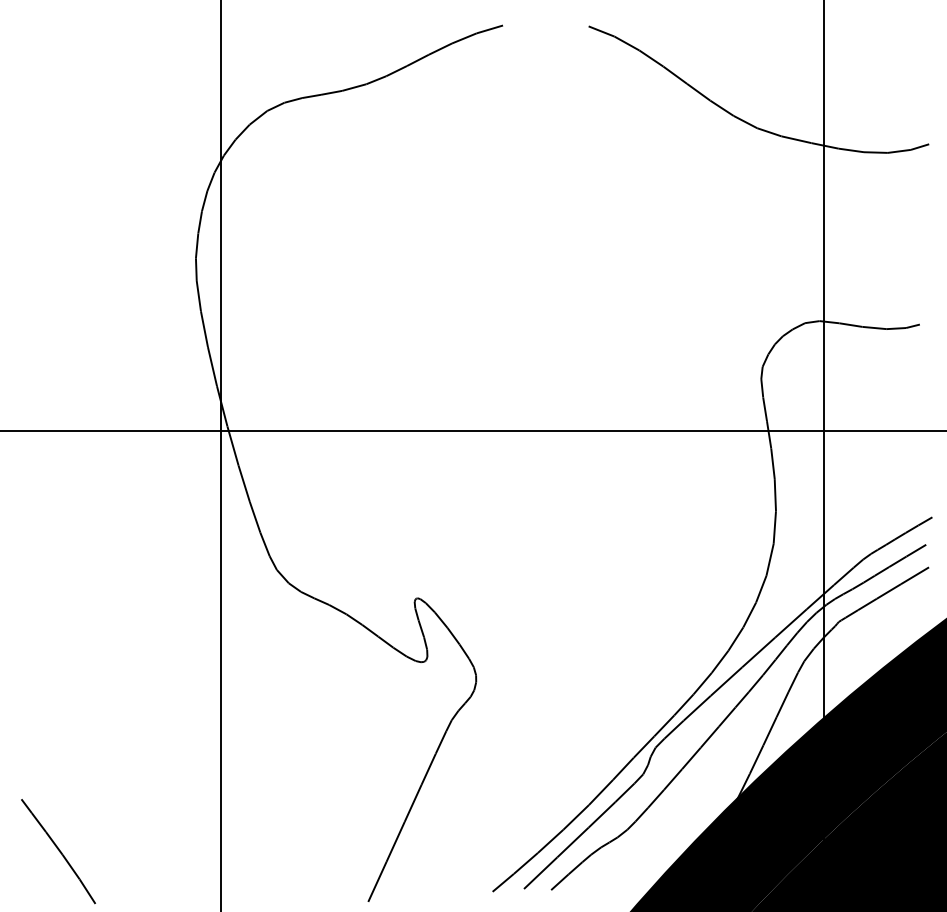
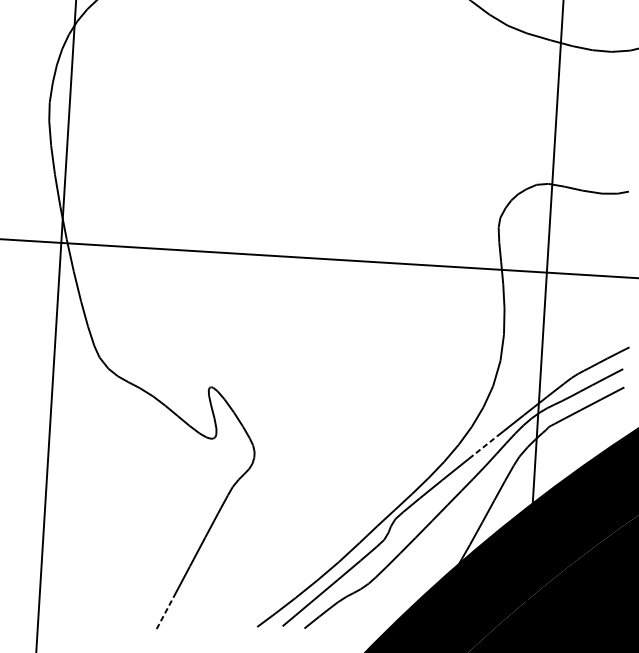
line: (759, 652) -> (483, 447), solid -> dashed
line: (377, 881) -> (165, 613), solid -> dashed

